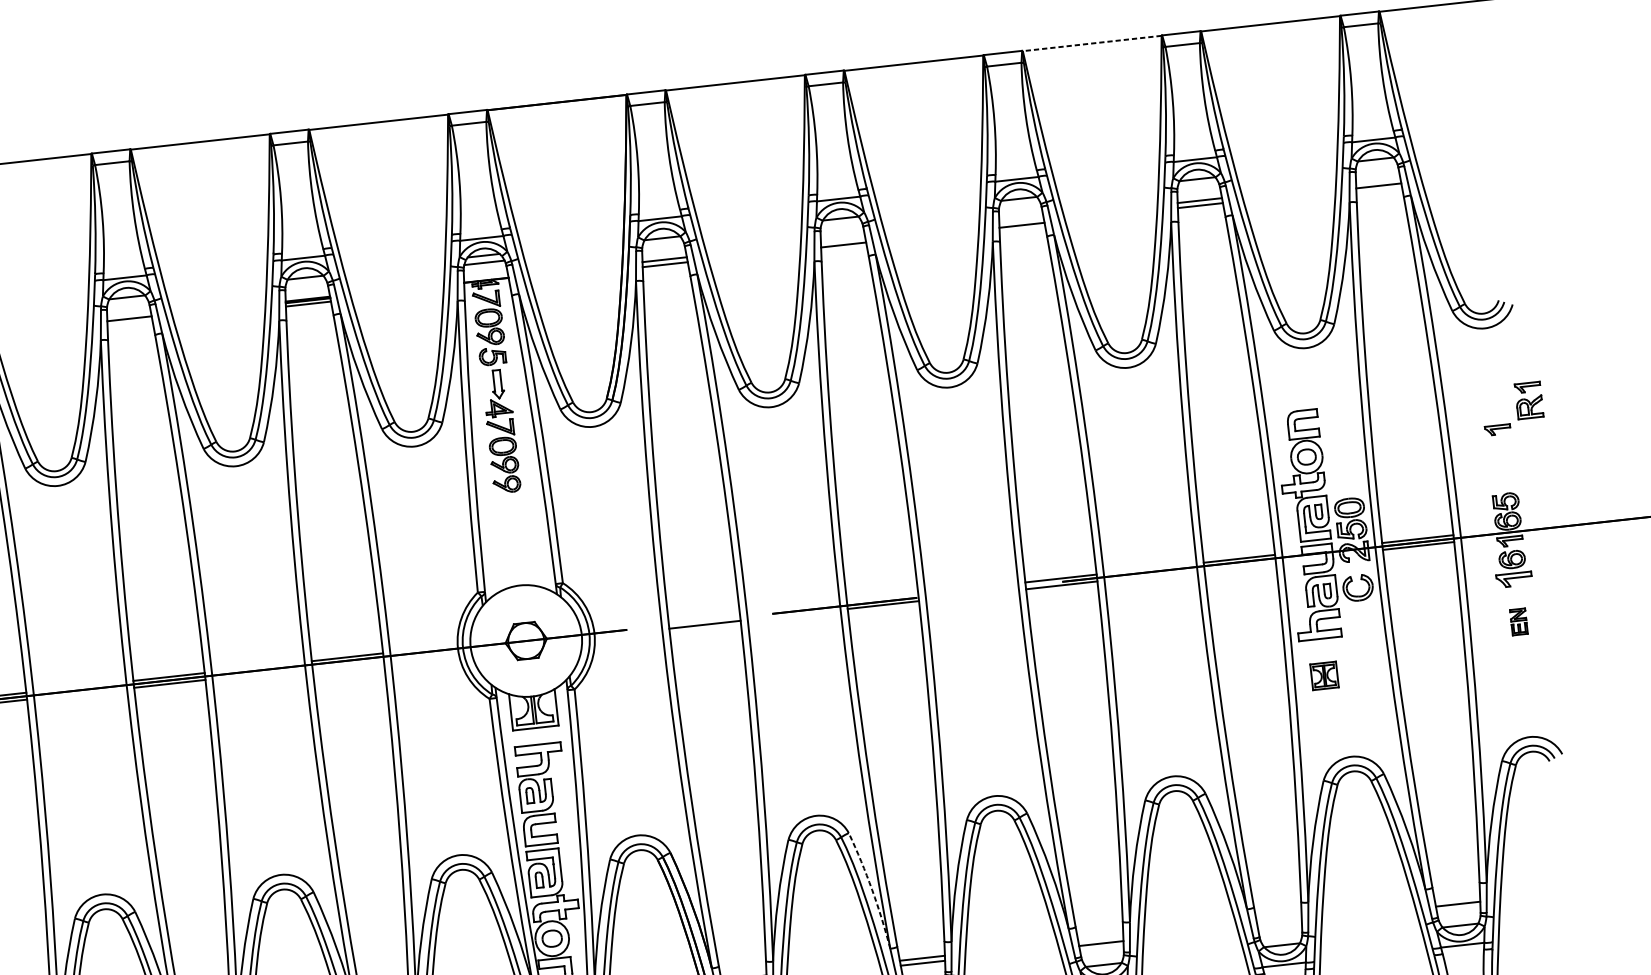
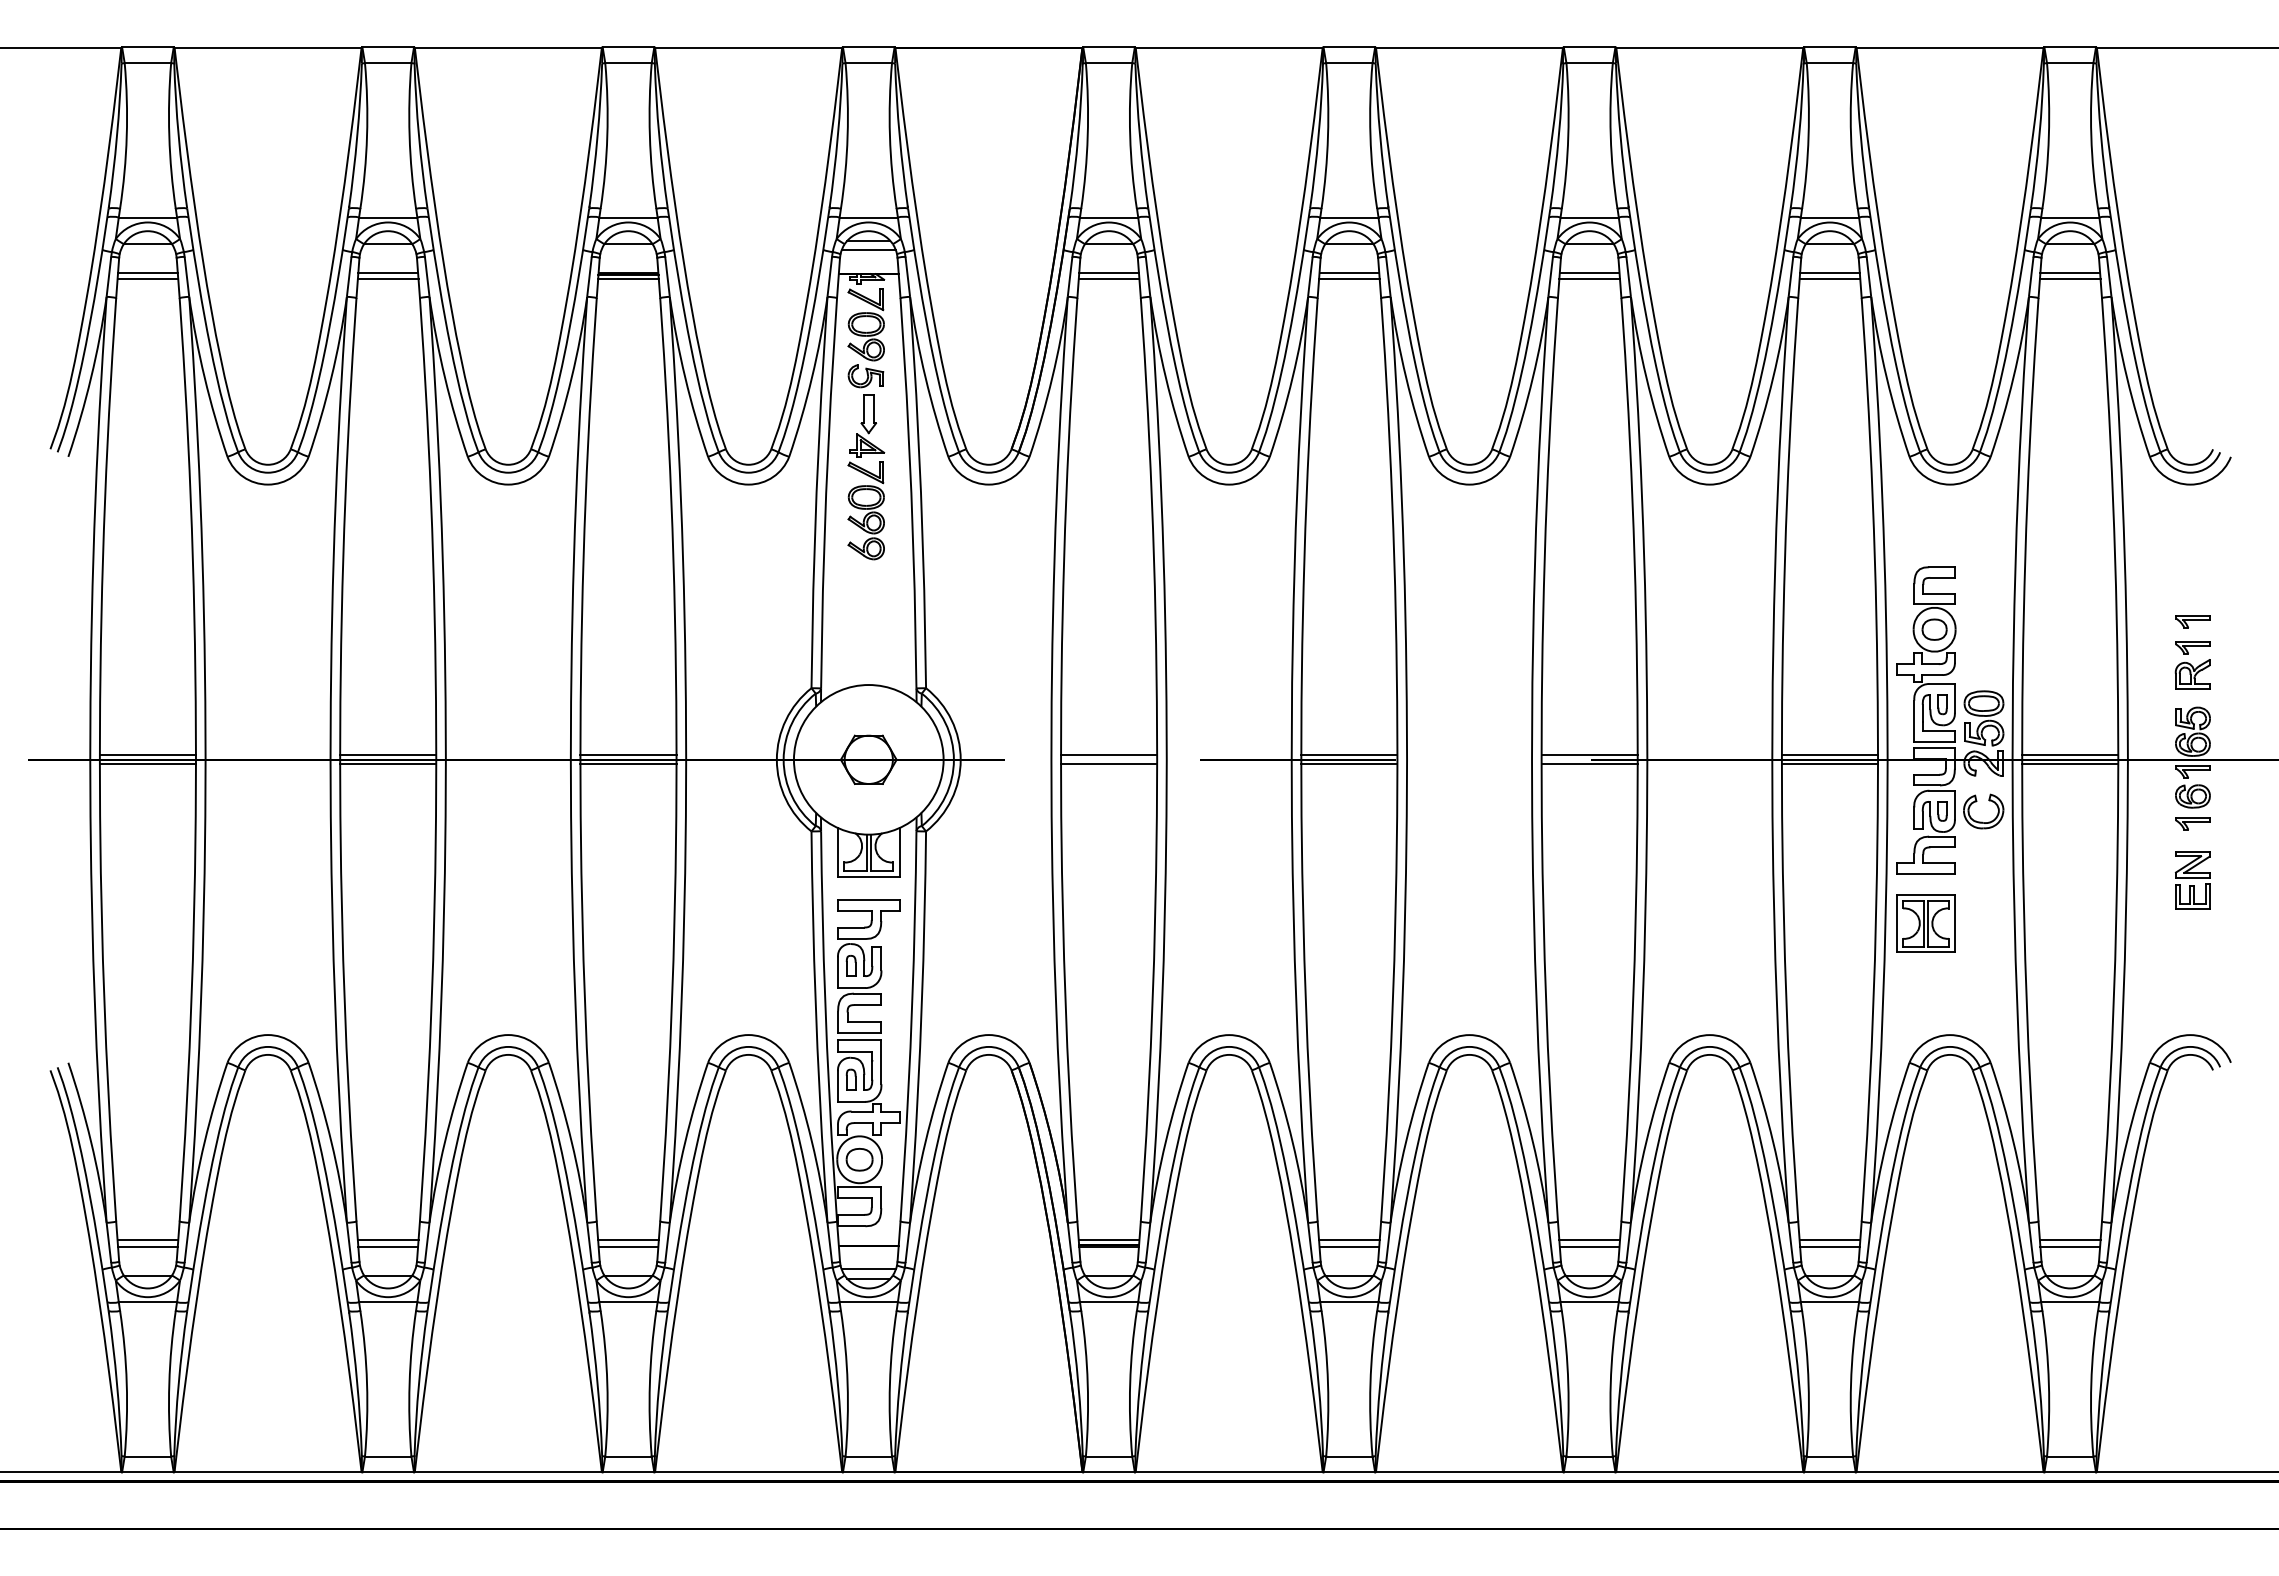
line: (1091, 43) -> (1709, 47), dashed -> solid
line: (1378, 180) -> (2070, 272), added
line: (1021, 220) -> (1589, 272), added
line: (843, 239) -> (1349, 272), added
line: (129, 323) -> (387, 279), added
part: (1528, 400) -> (2192, 665), moved
line: (1239, 565) -> (1829, 764), added
part: (1514, 579) -> (2192, 823), size x0.71
line: (882, 598) -> (1349, 755), added
line: (704, 618) -> (1109, 755), added
part: (1518, 622) -> (2192, 880), size x1.67
line: (348, 664) -> (628, 764), added
part: (1324, 675) -> (1925, 923), size x1.67
arc: (872, 889) -> (1292, 1141), dashed -> solid
line: (1457, 899) -> (2069, 1240), added
line: (1278, 919) -> (1829, 1240), added
line: (1279, 923) -> (1829, 1246), added
line: (1100, 938) -> (1589, 1240), added

